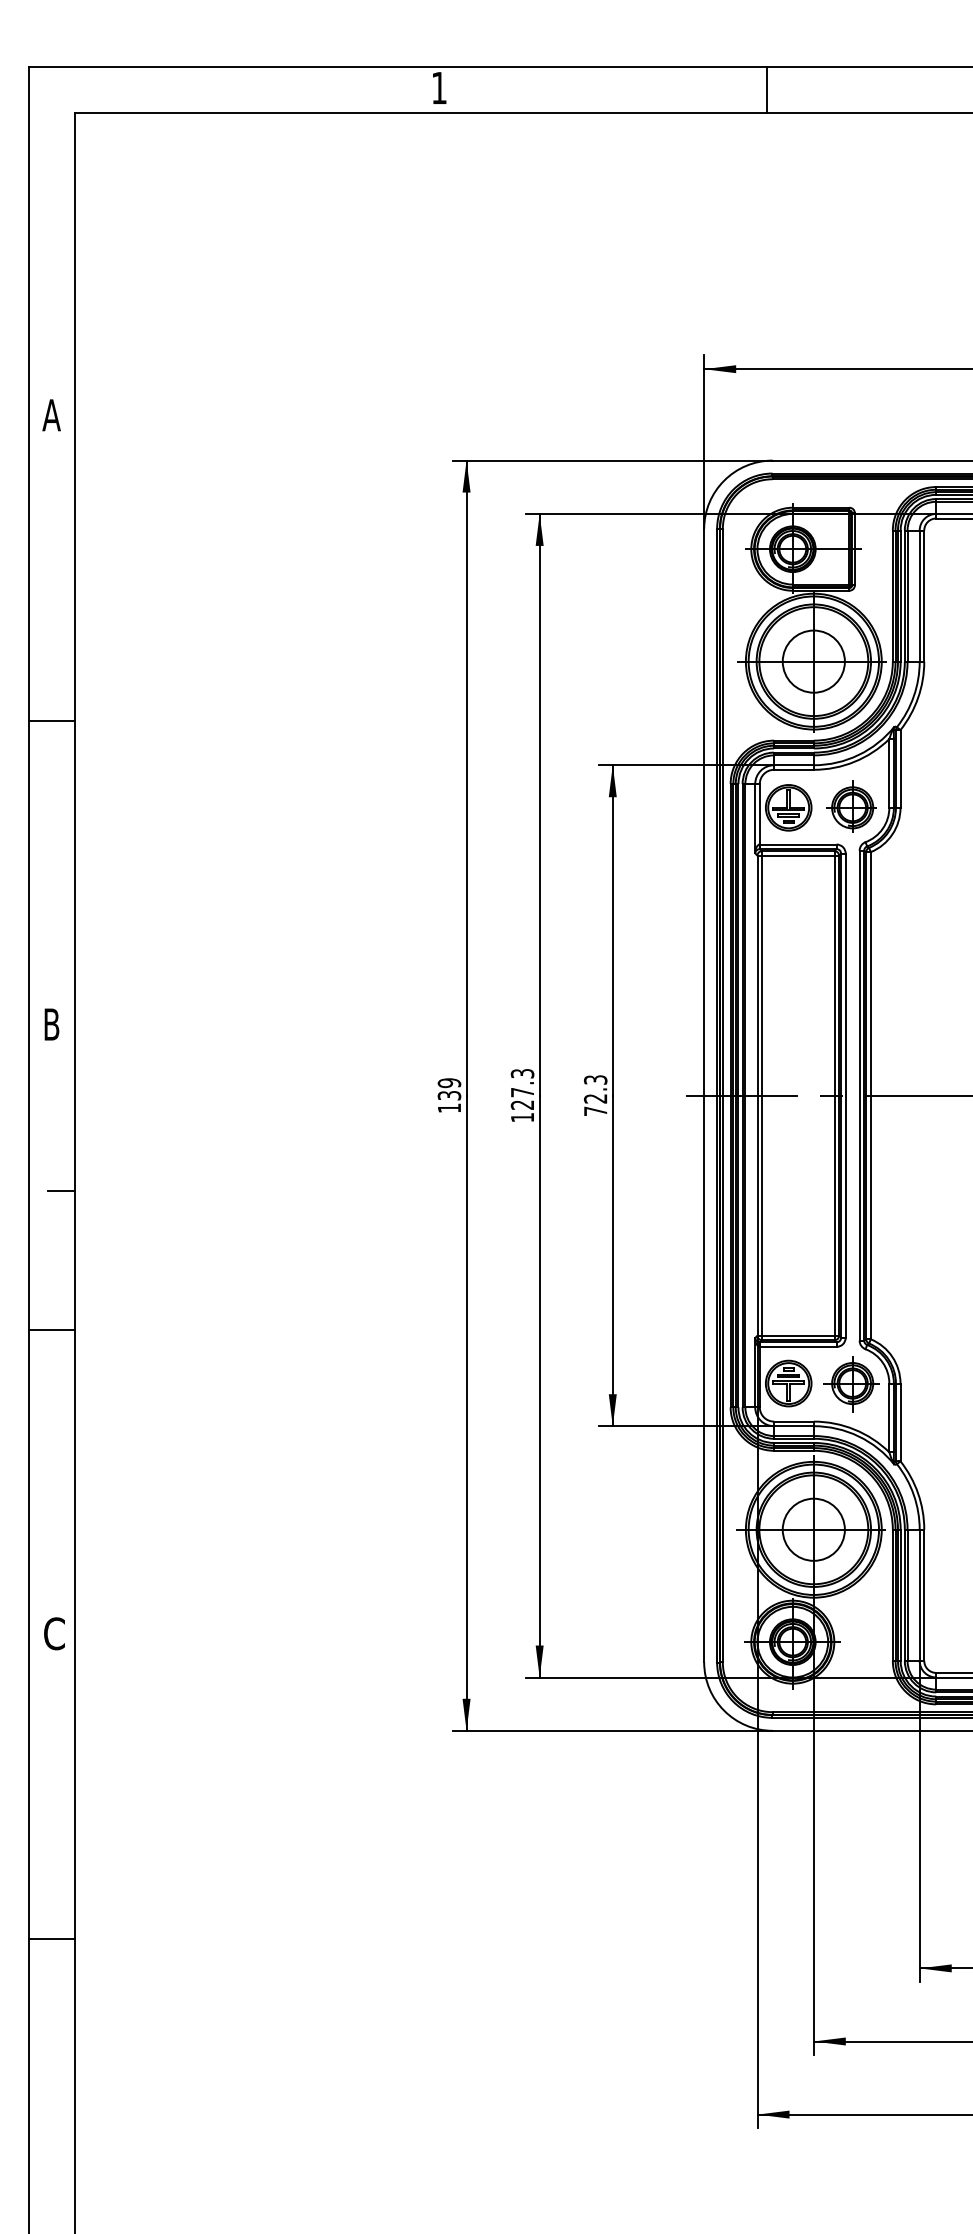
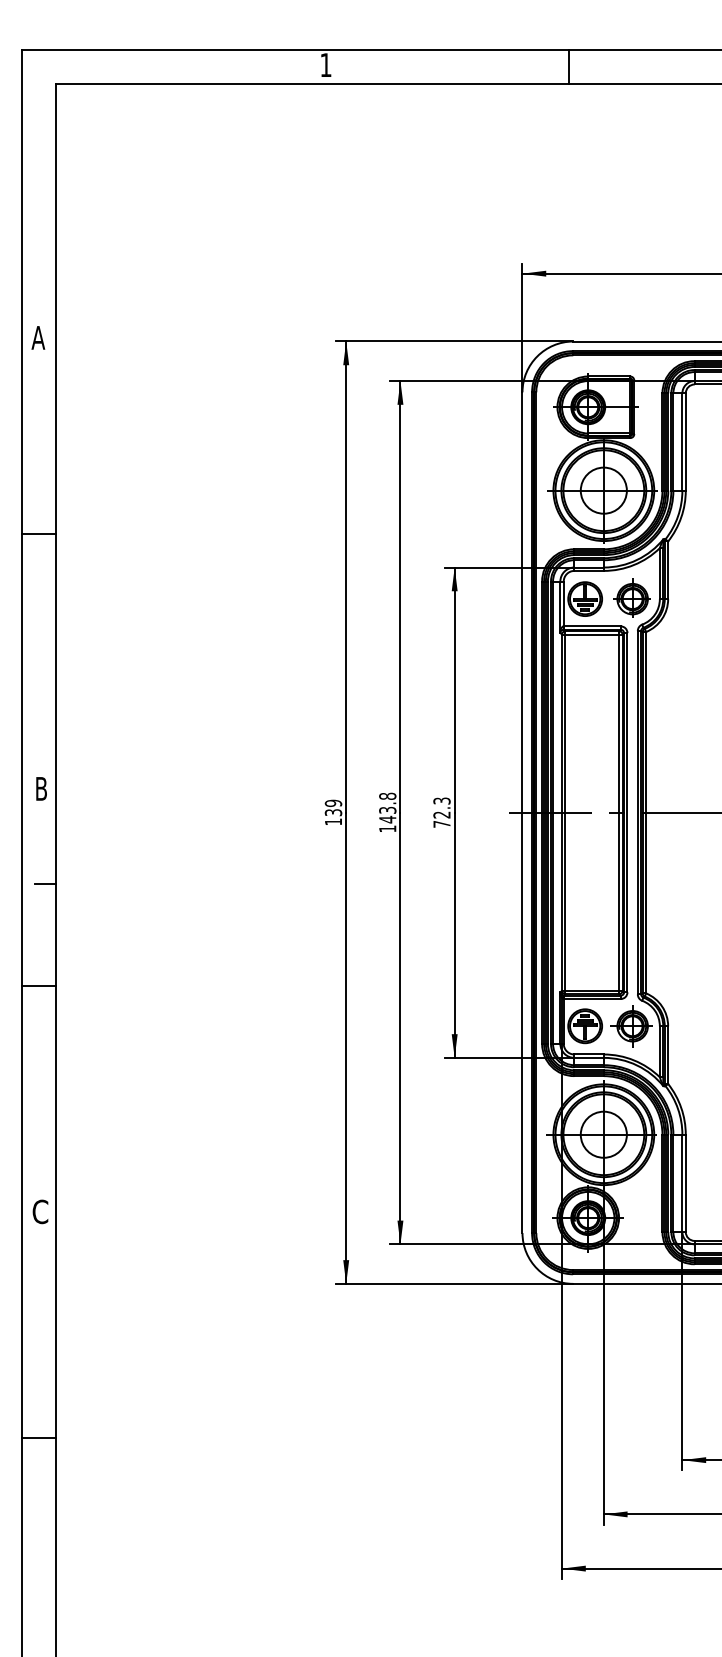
text: (51, 414) -> (38, 337), moved
text: (51, 1023) -> (41, 788), moved
text: (522, 1088) -> (387, 807), 127.3 -> 143.8

